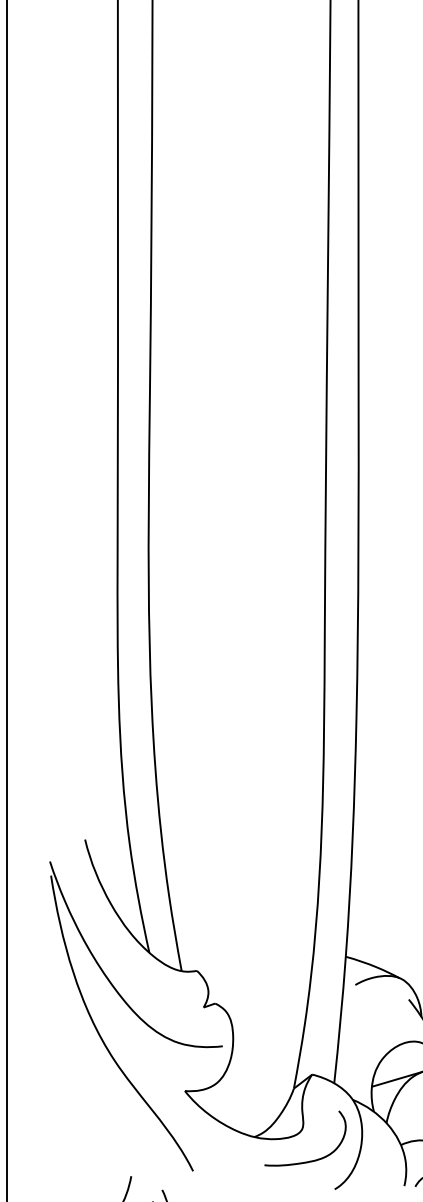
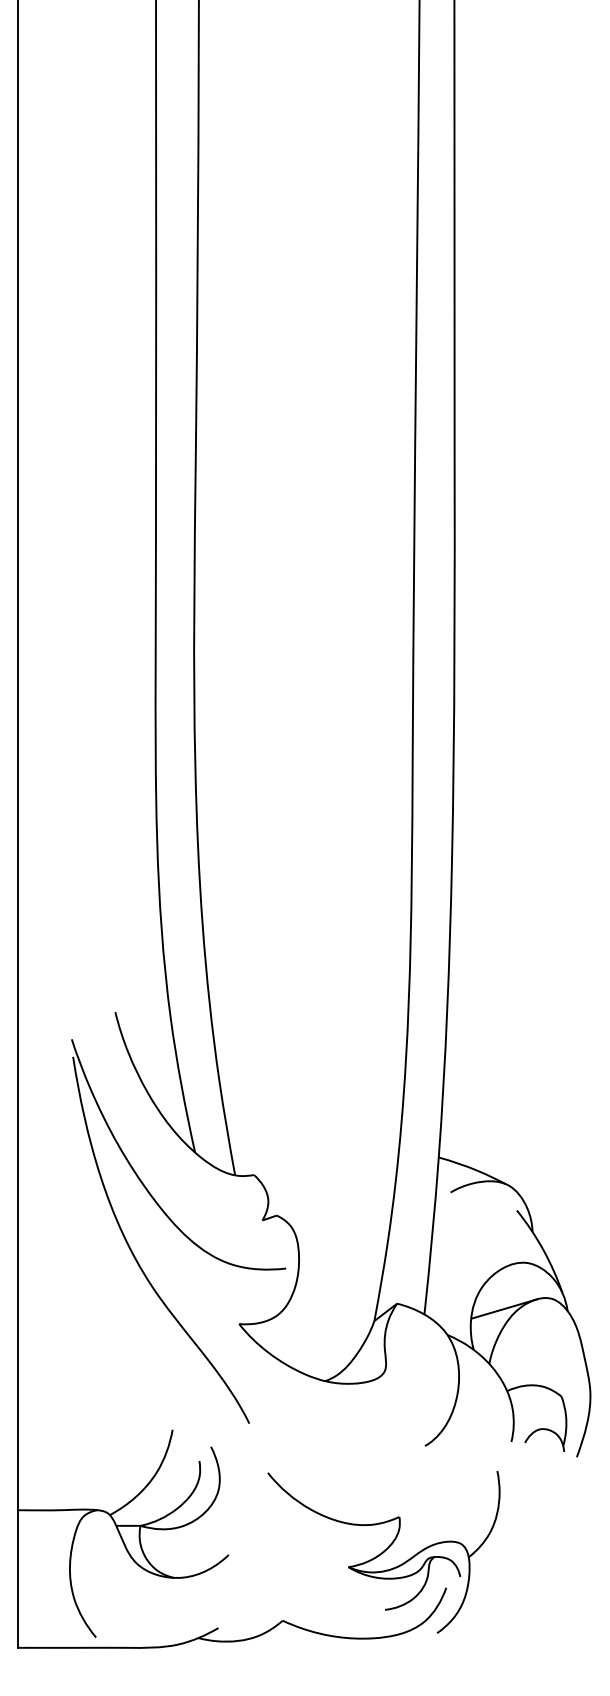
curve: (310, 1160) -> (394, 1410), removed

